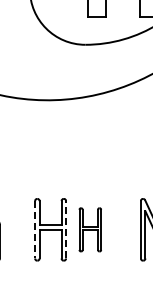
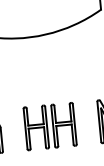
line: (35, 229) -> (25, 128), dashed -> solid
line: (66, 229) -> (47, 126), dashed -> solid
part: (90, 229) -> (64, 125), size x1.43

